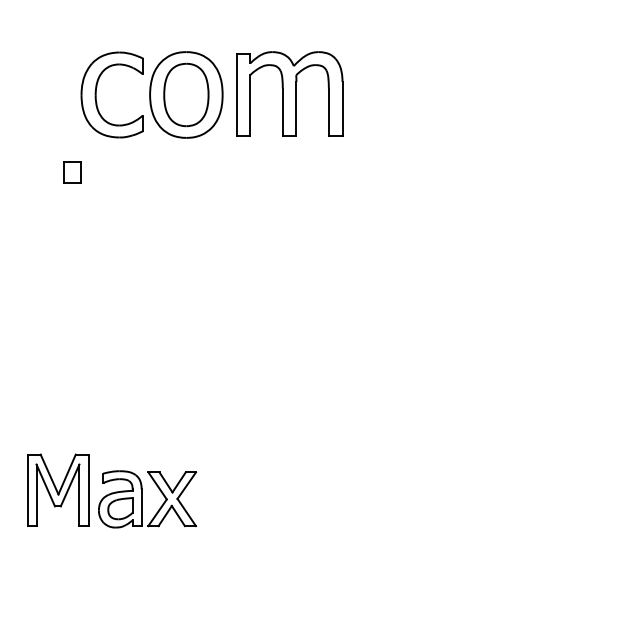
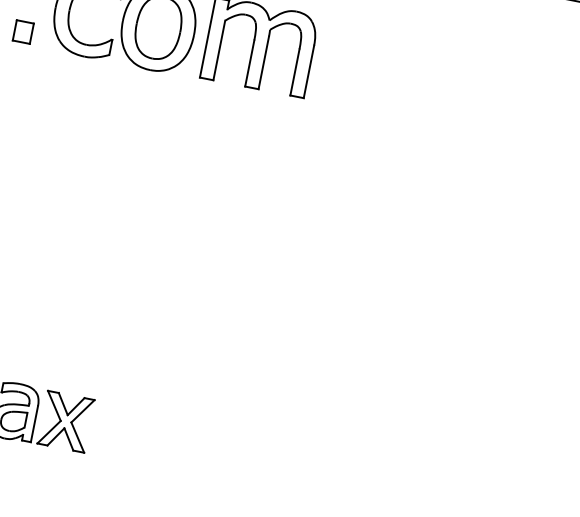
part: (72, 172) -> (23, 32), moved

